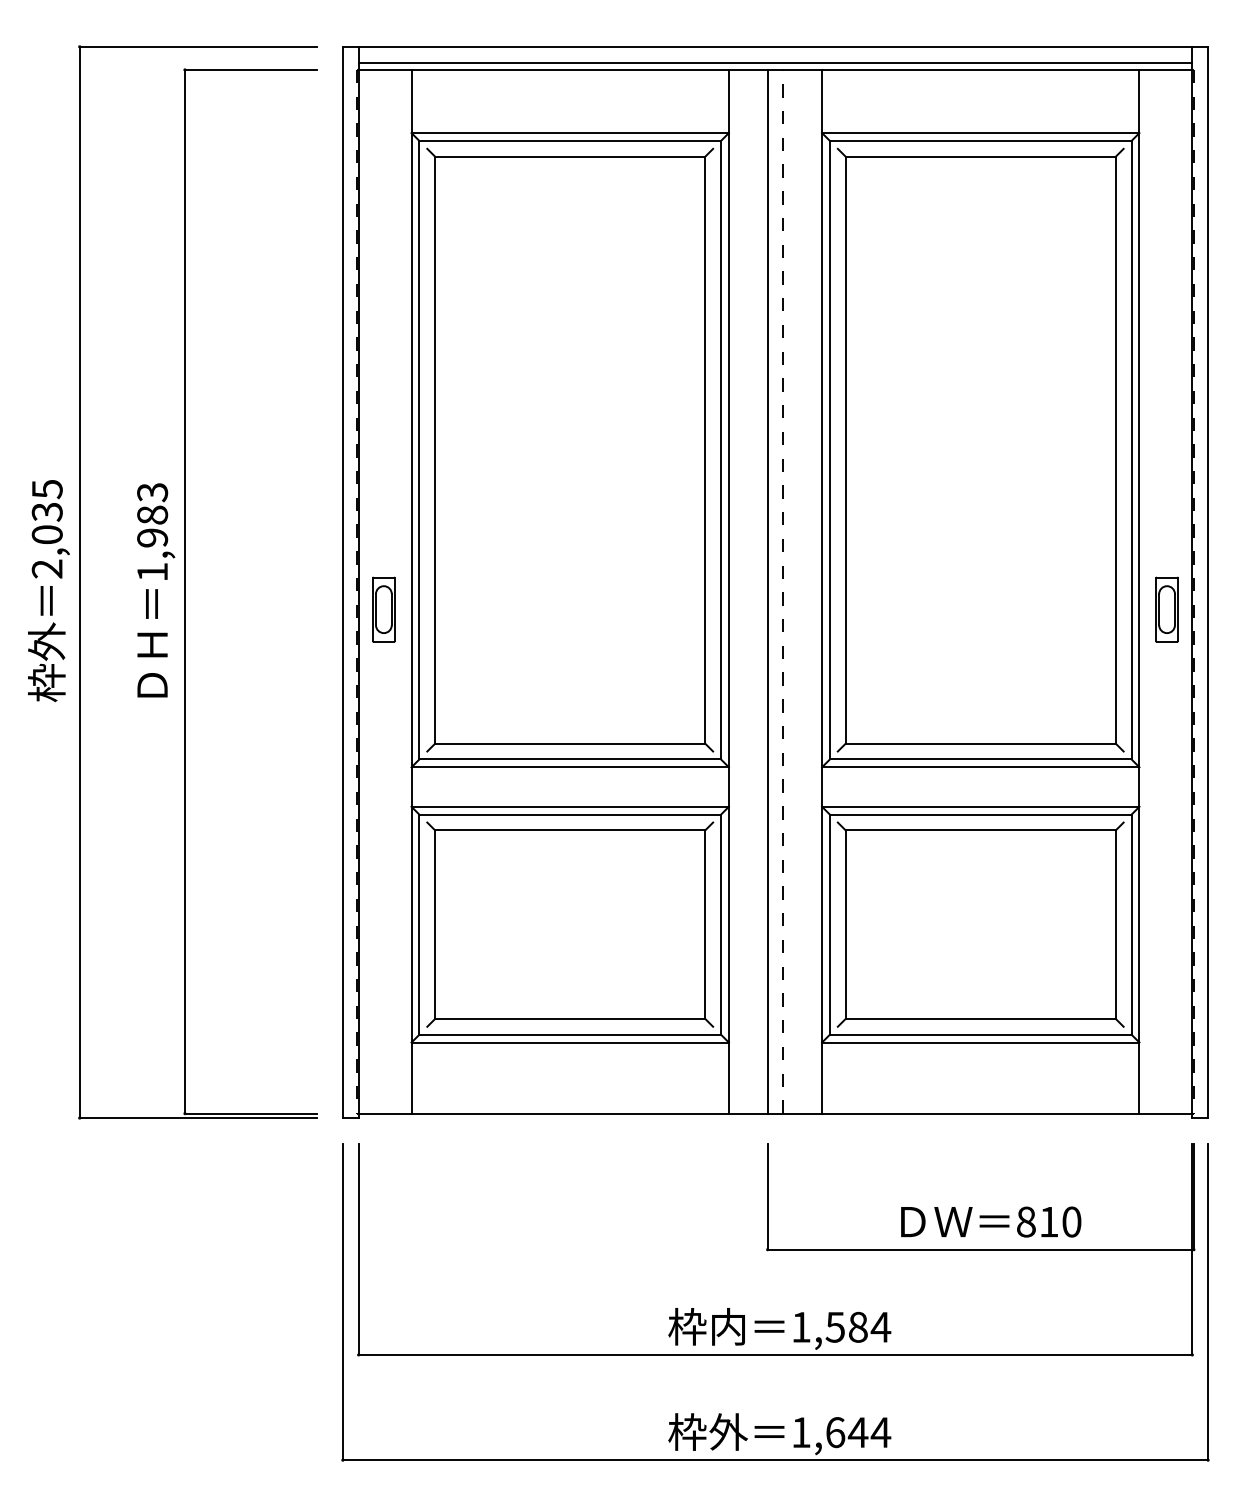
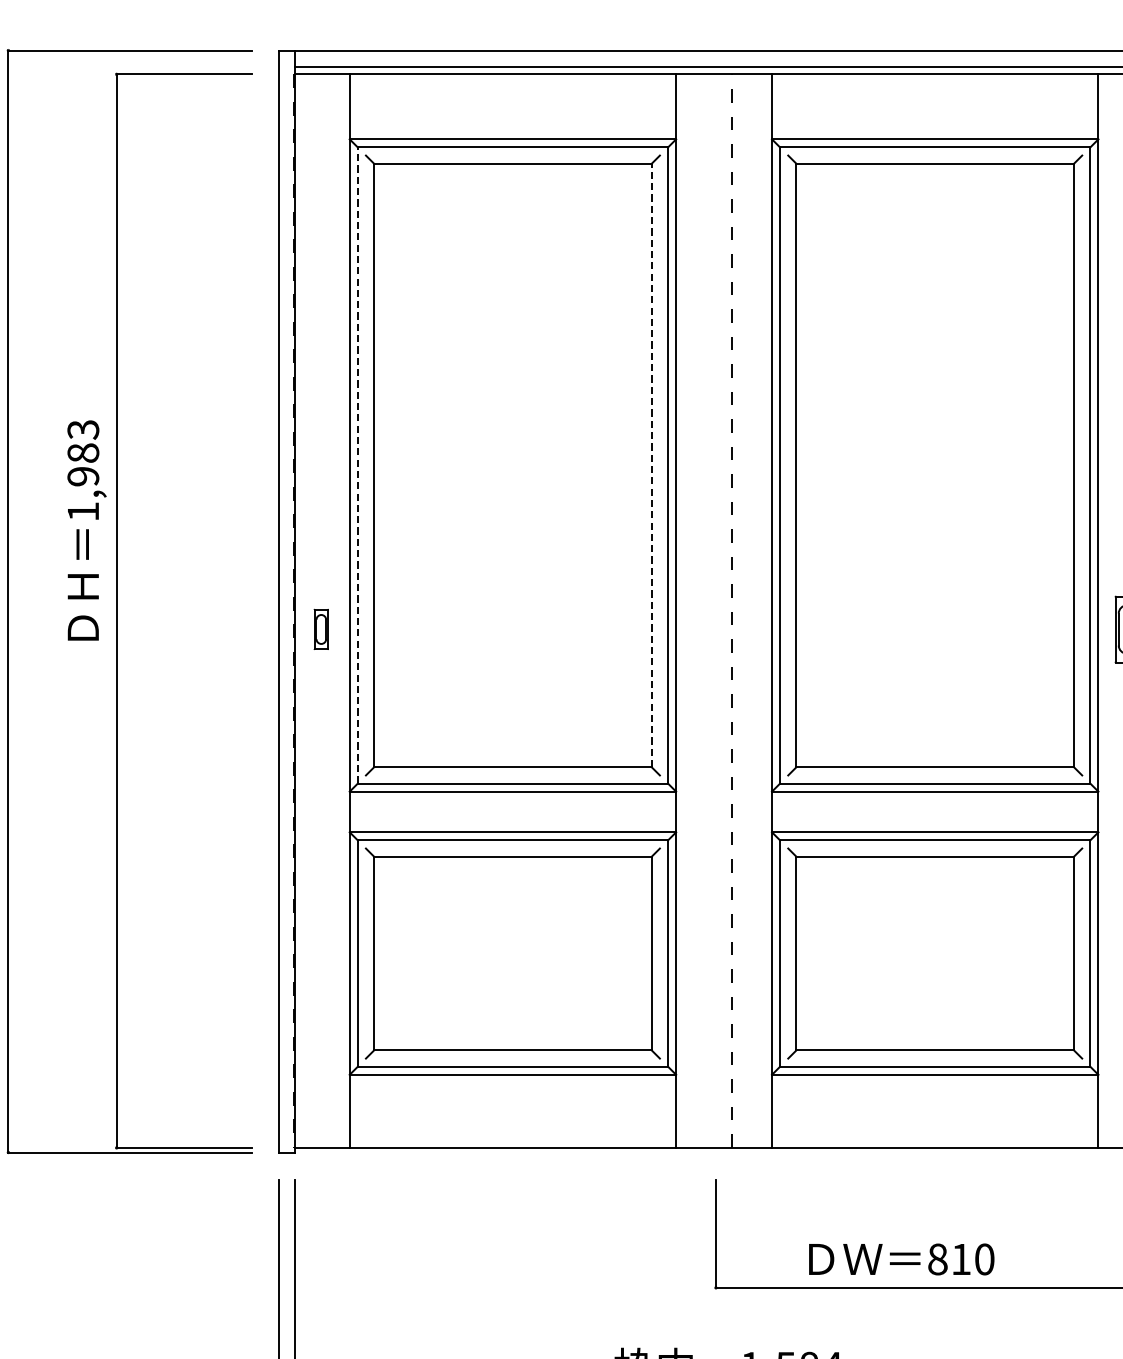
line: (419, 449) -> (357, 464), solid -> dashed
line: (705, 449) -> (652, 464), solid -> dashed
text: (156, 590) -> (87, 530), moved
line: (767, 591) -> (715, 610), removed
part: (383, 609) -> (320, 629), size x0.6
text: (991, 1221) -> (902, 1258), moved

